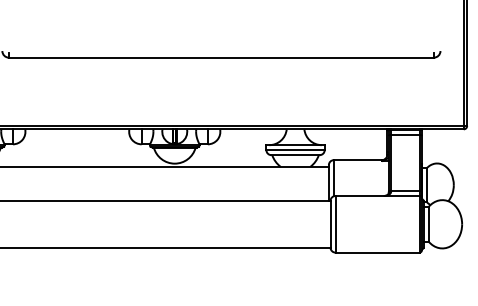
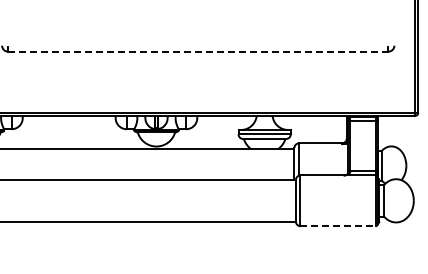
line: (221, 57) -> (198, 51), solid -> dashed
line: (378, 252) -> (338, 226), solid -> dashed

